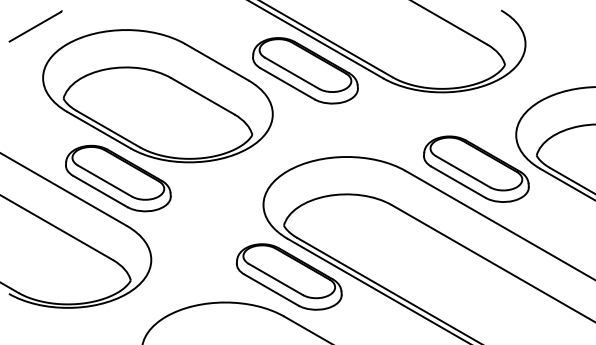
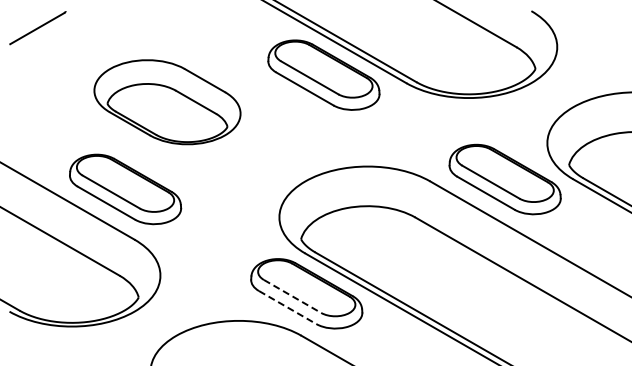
part: (157, 96) -> (167, 102), size x0.6
line: (276, 279) -> (293, 296), solid -> dashed
line: (272, 289) -> (288, 307), solid -> dashed

